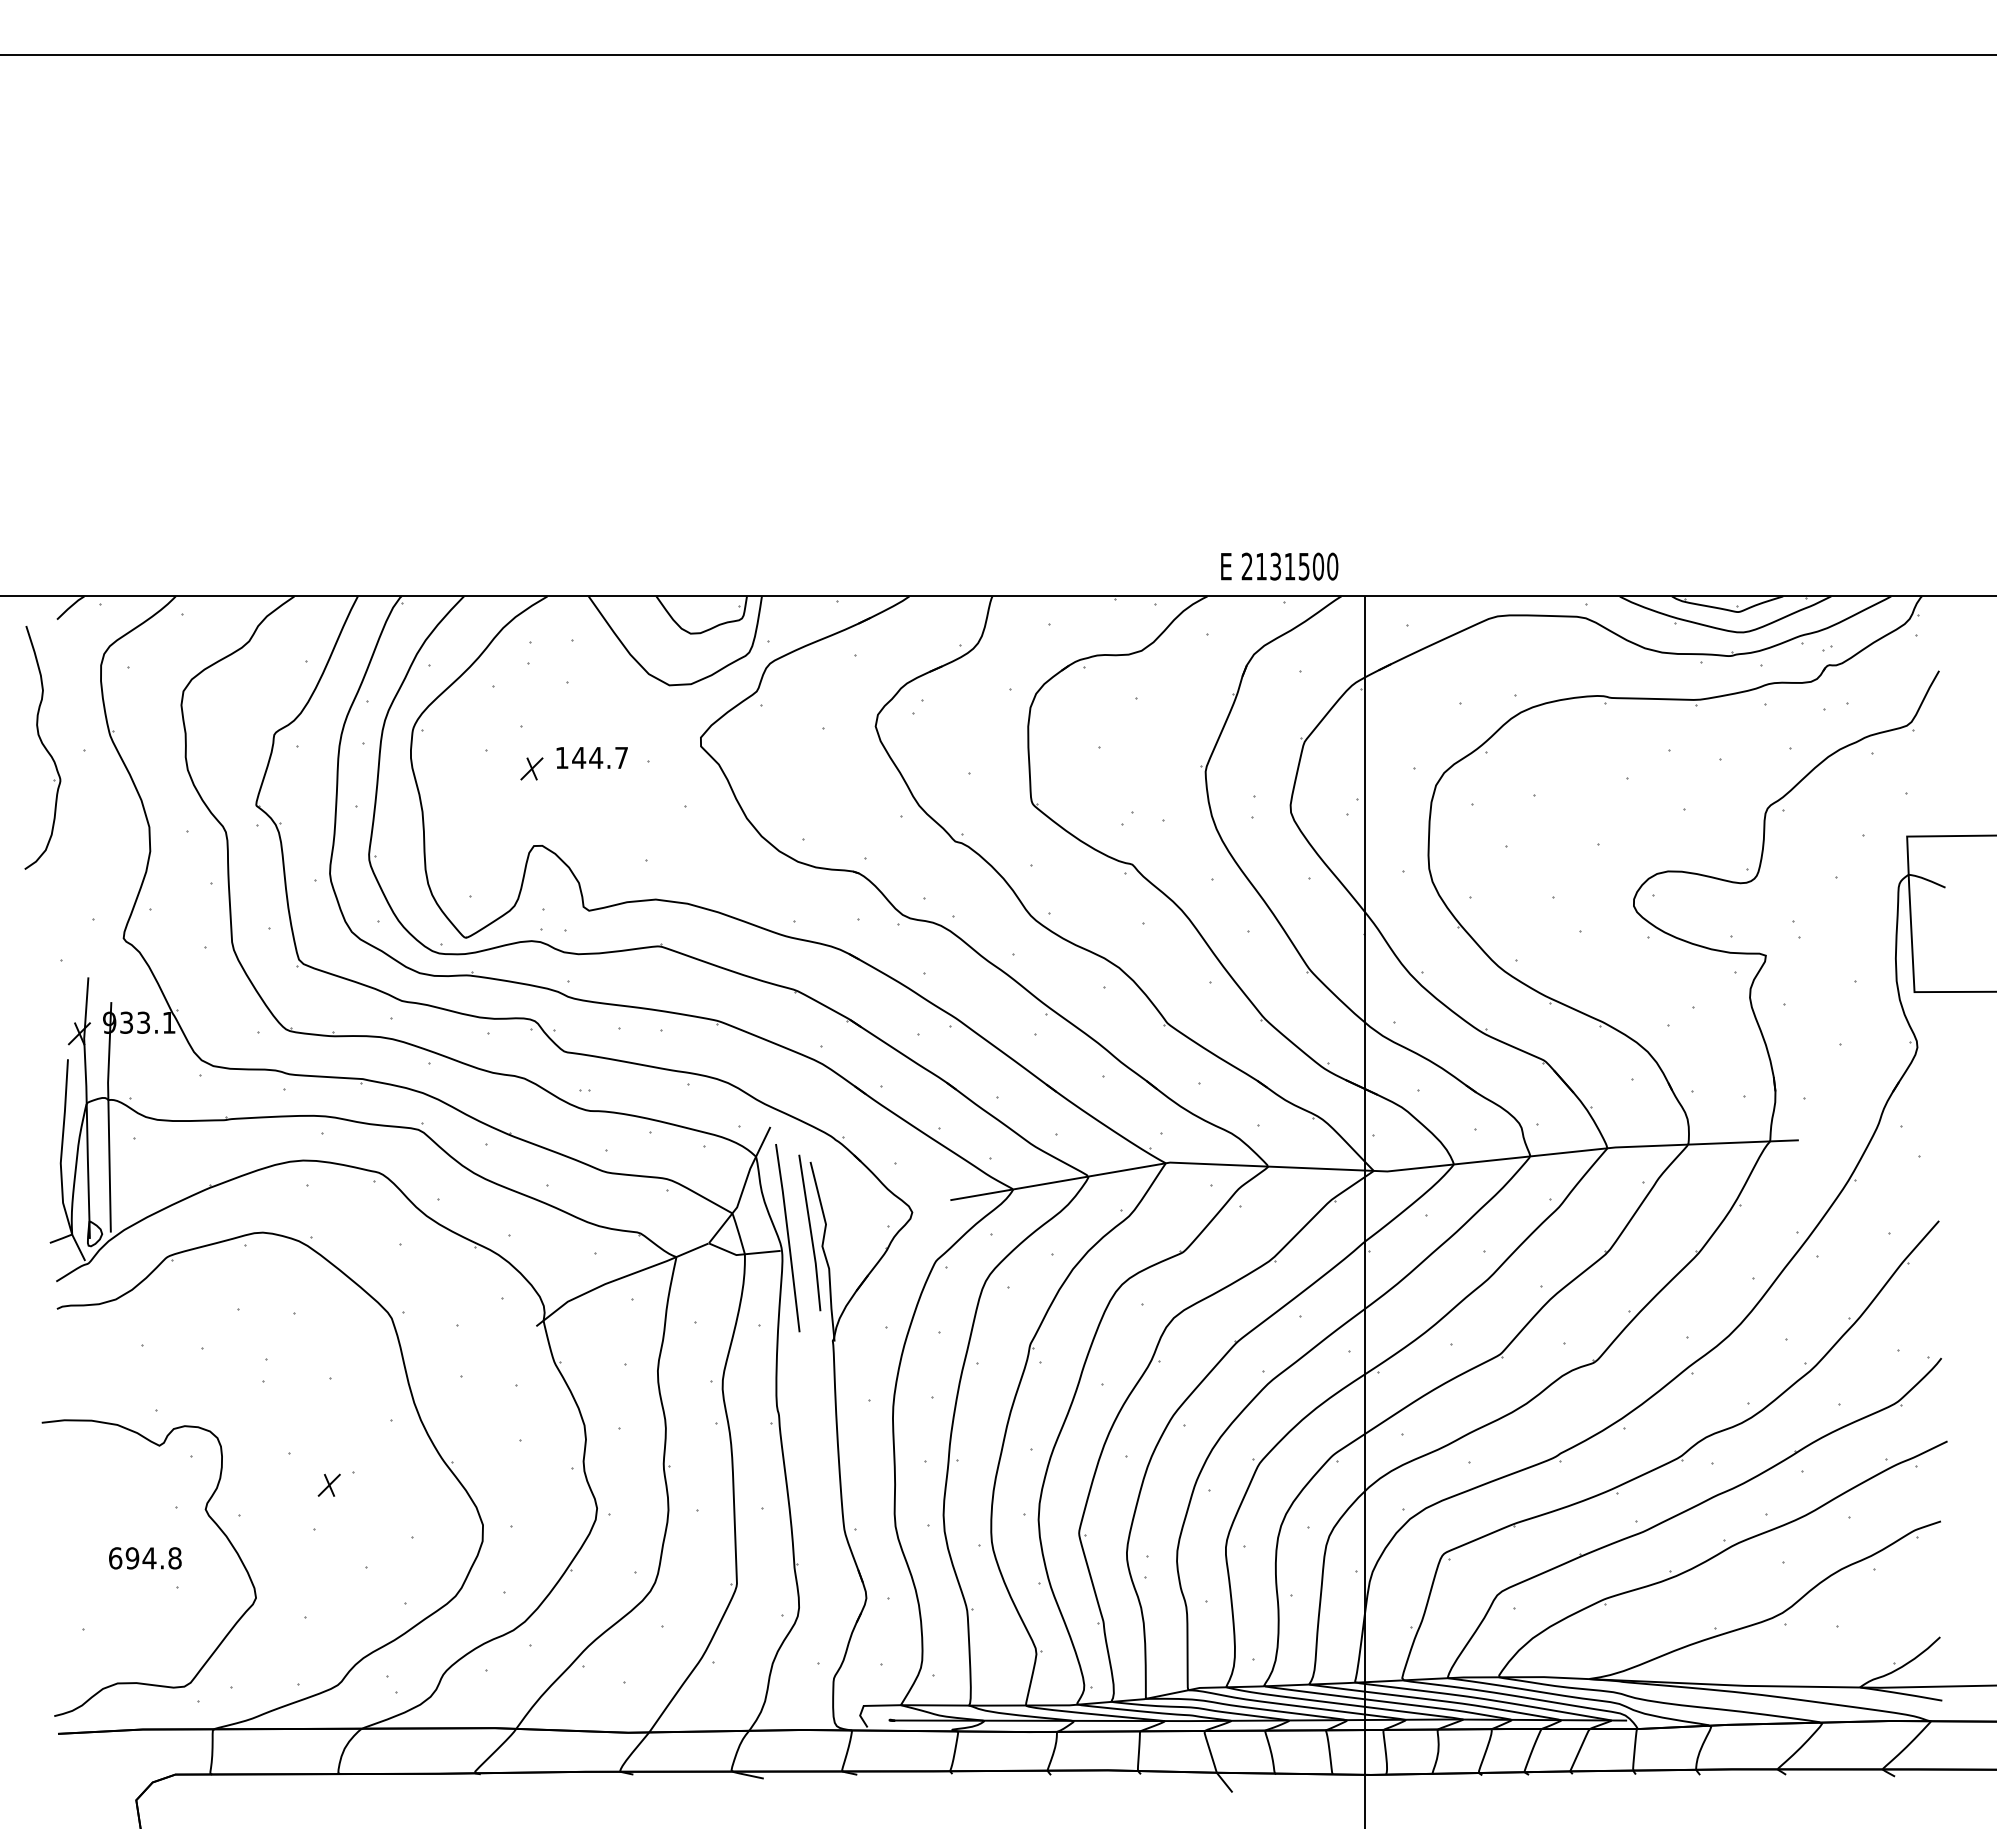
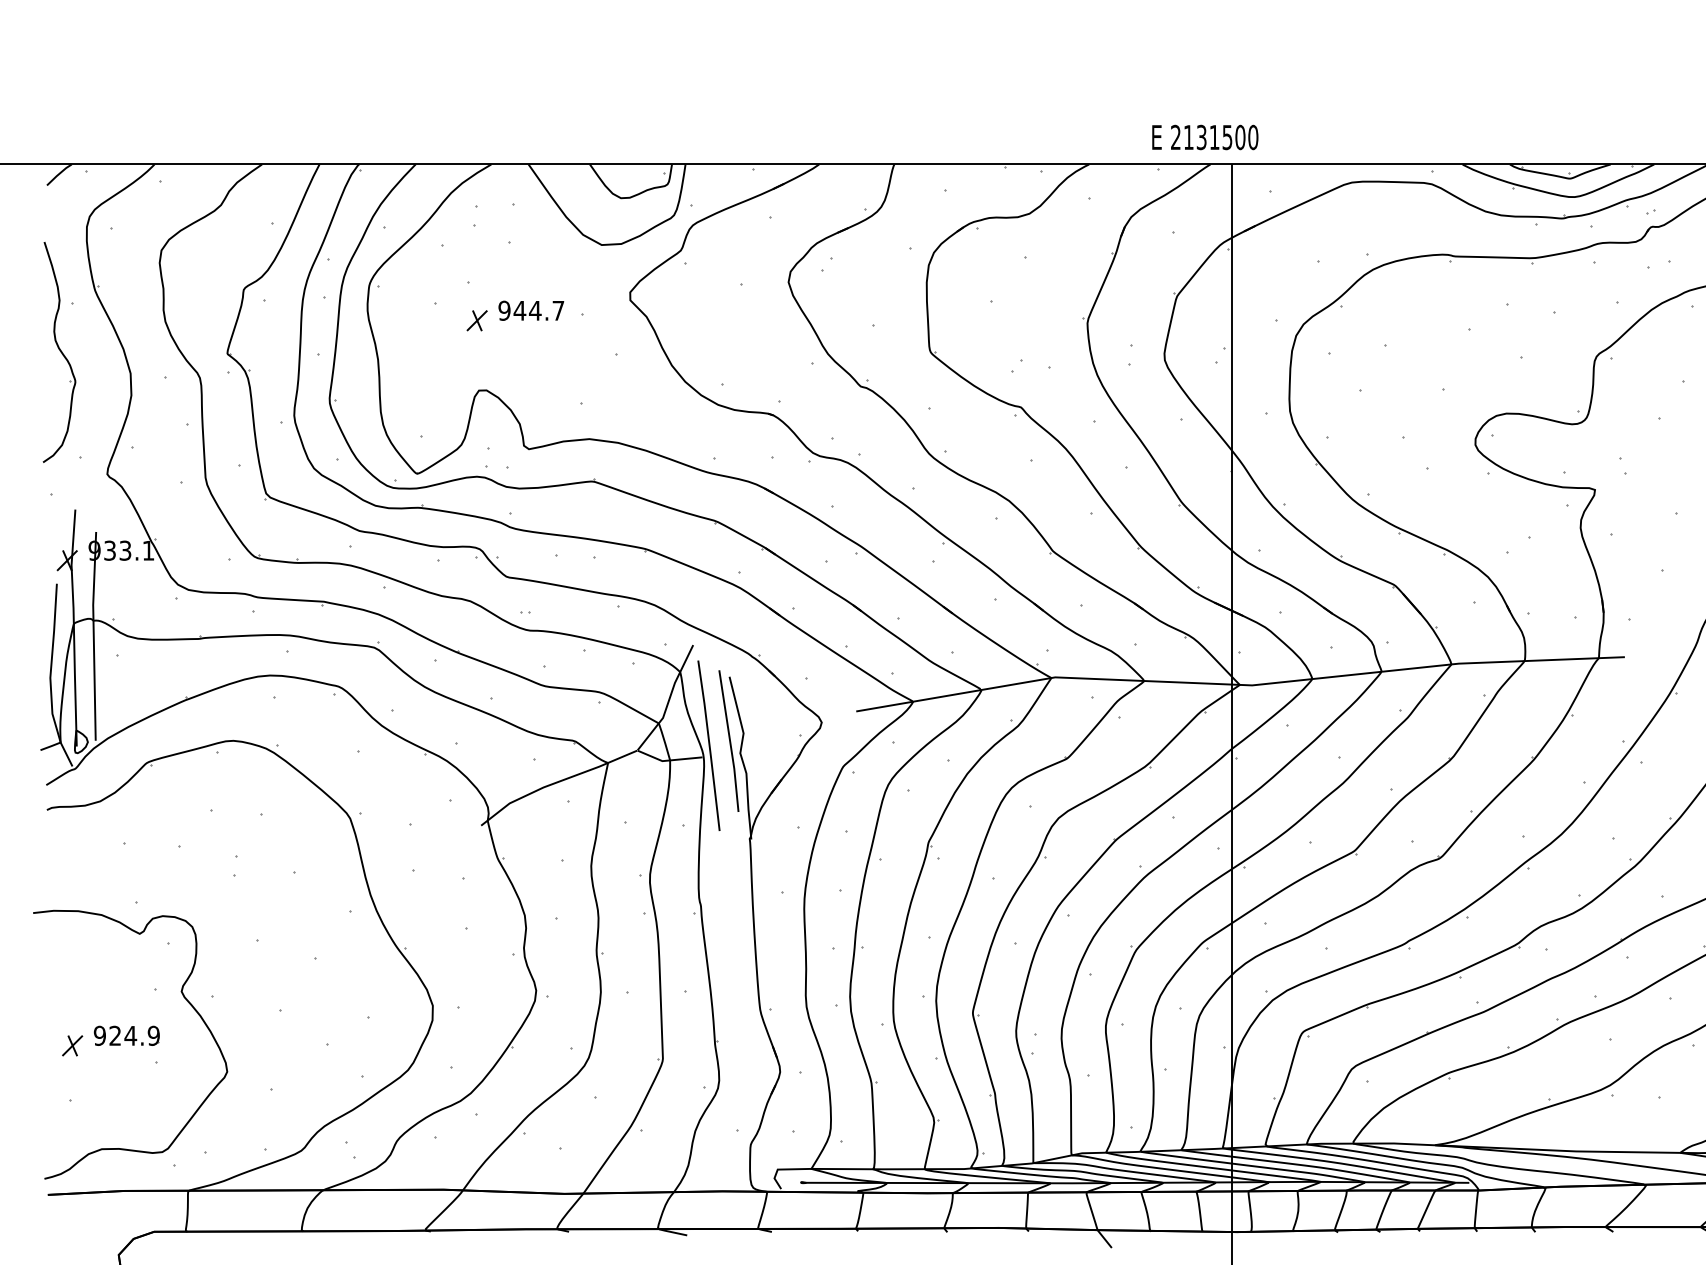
text: (1279, 566) -> (1205, 137), moved
part: (42, 747) -> (59, 352), moved
text: (561, 757) -> (503, 310), 144.7 -> 944.7
part: (328, 1484) -> (71, 1045), moved
text: (144, 1558) -> (126, 1036), 694.8 -> 924.9

